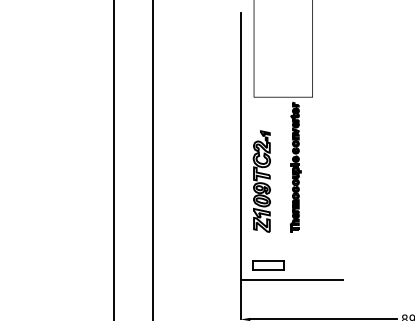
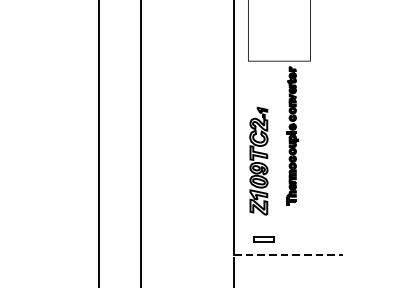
part: (261, 181) -> (258, 161), moved
part: (268, 265) -> (263, 239), size x0.6
line: (292, 280) -> (289, 255), solid -> dashed

